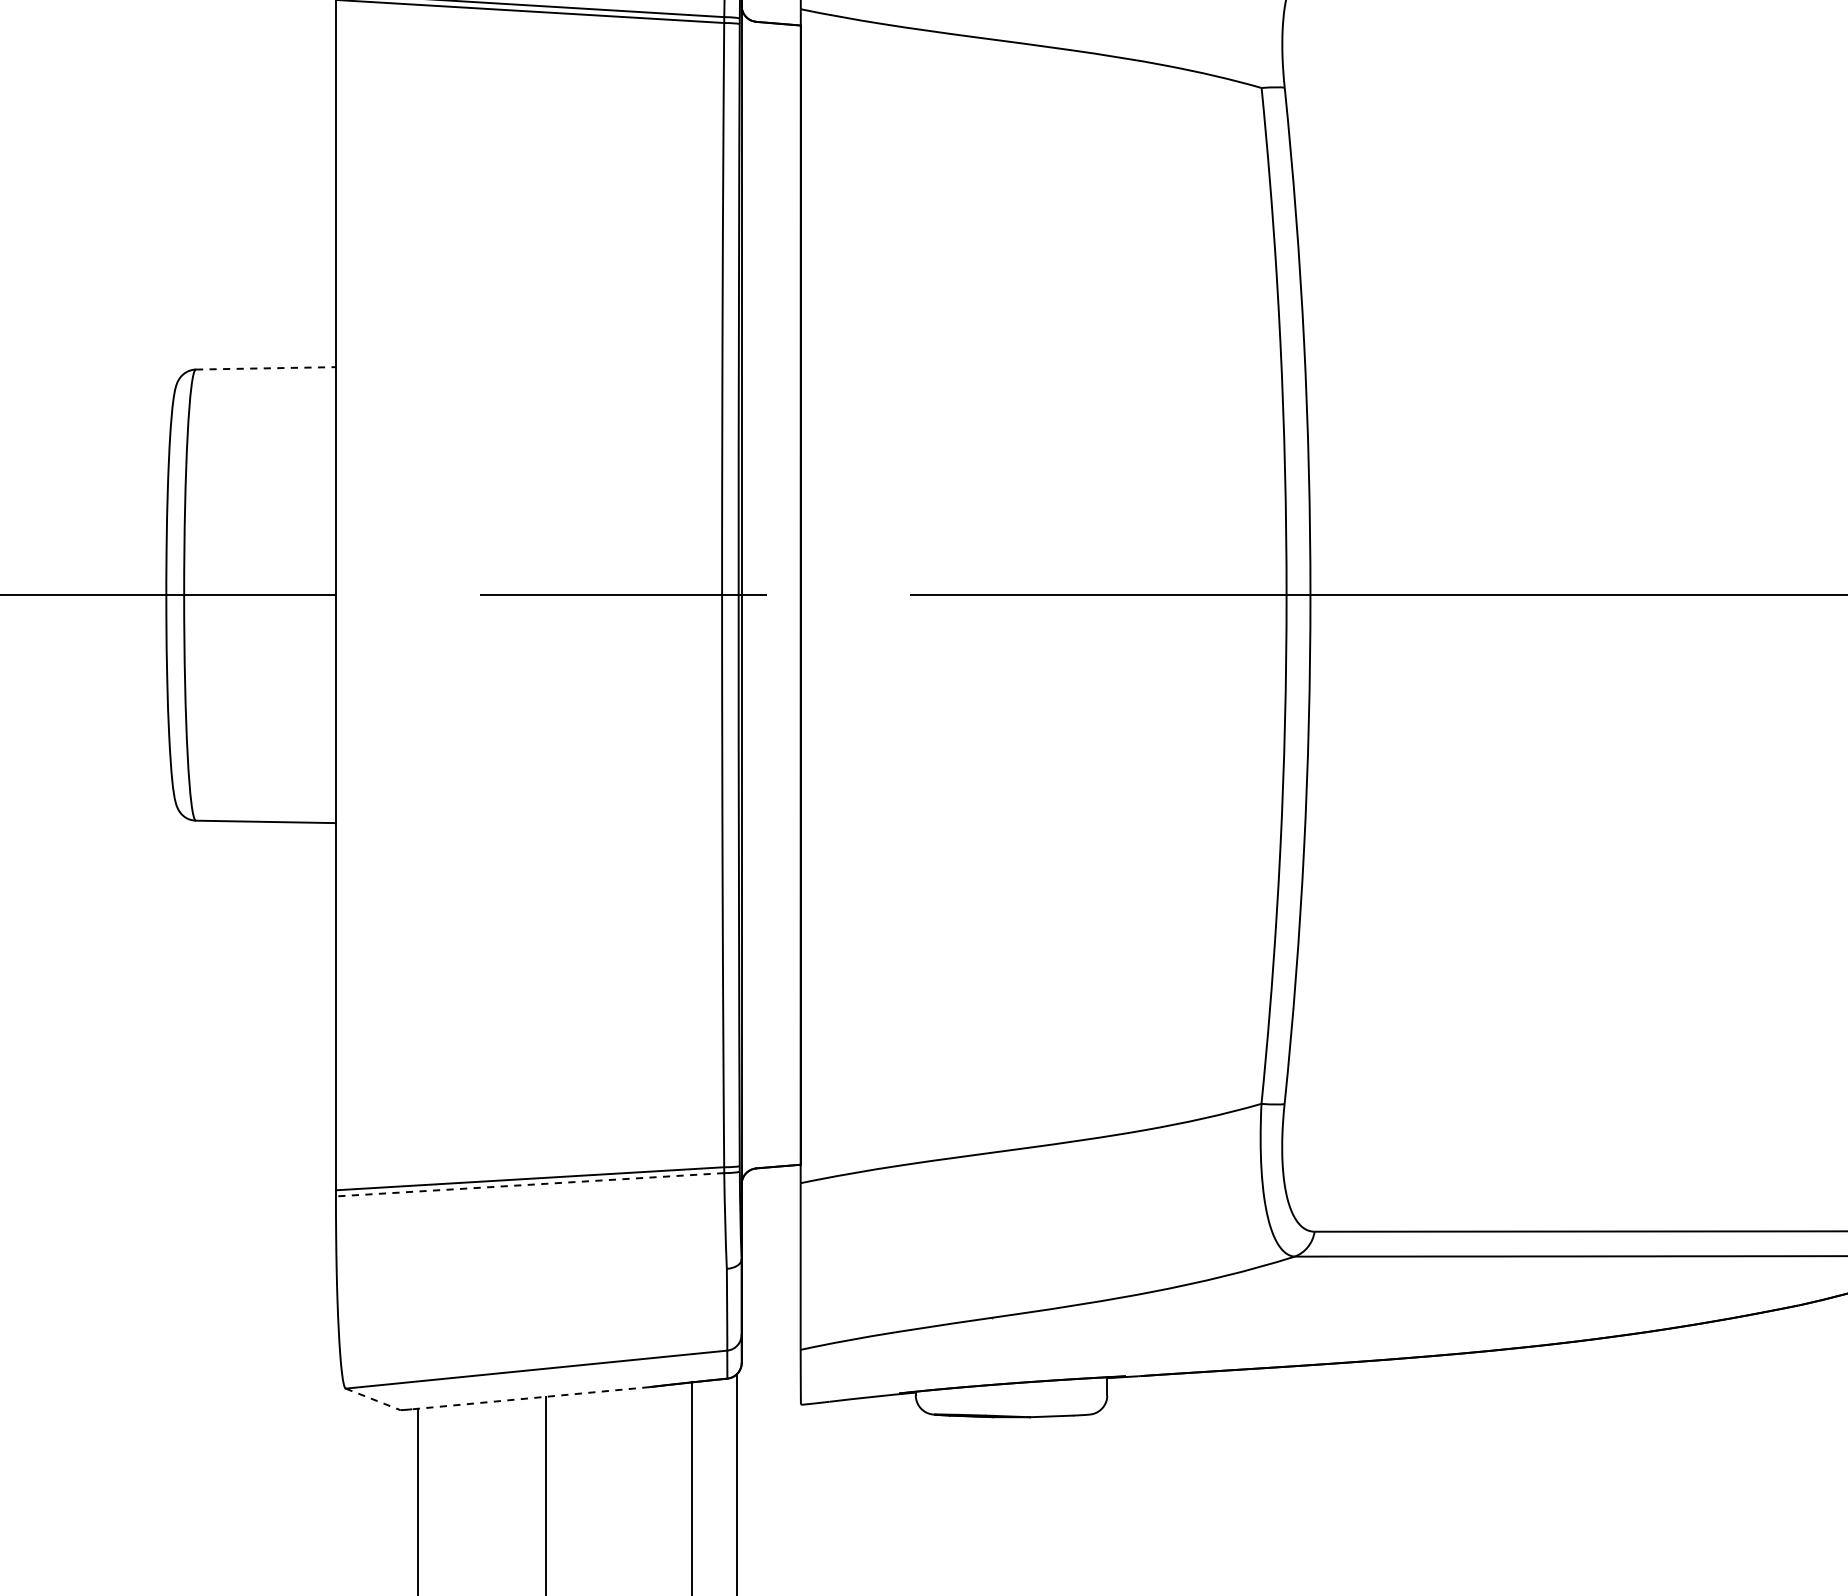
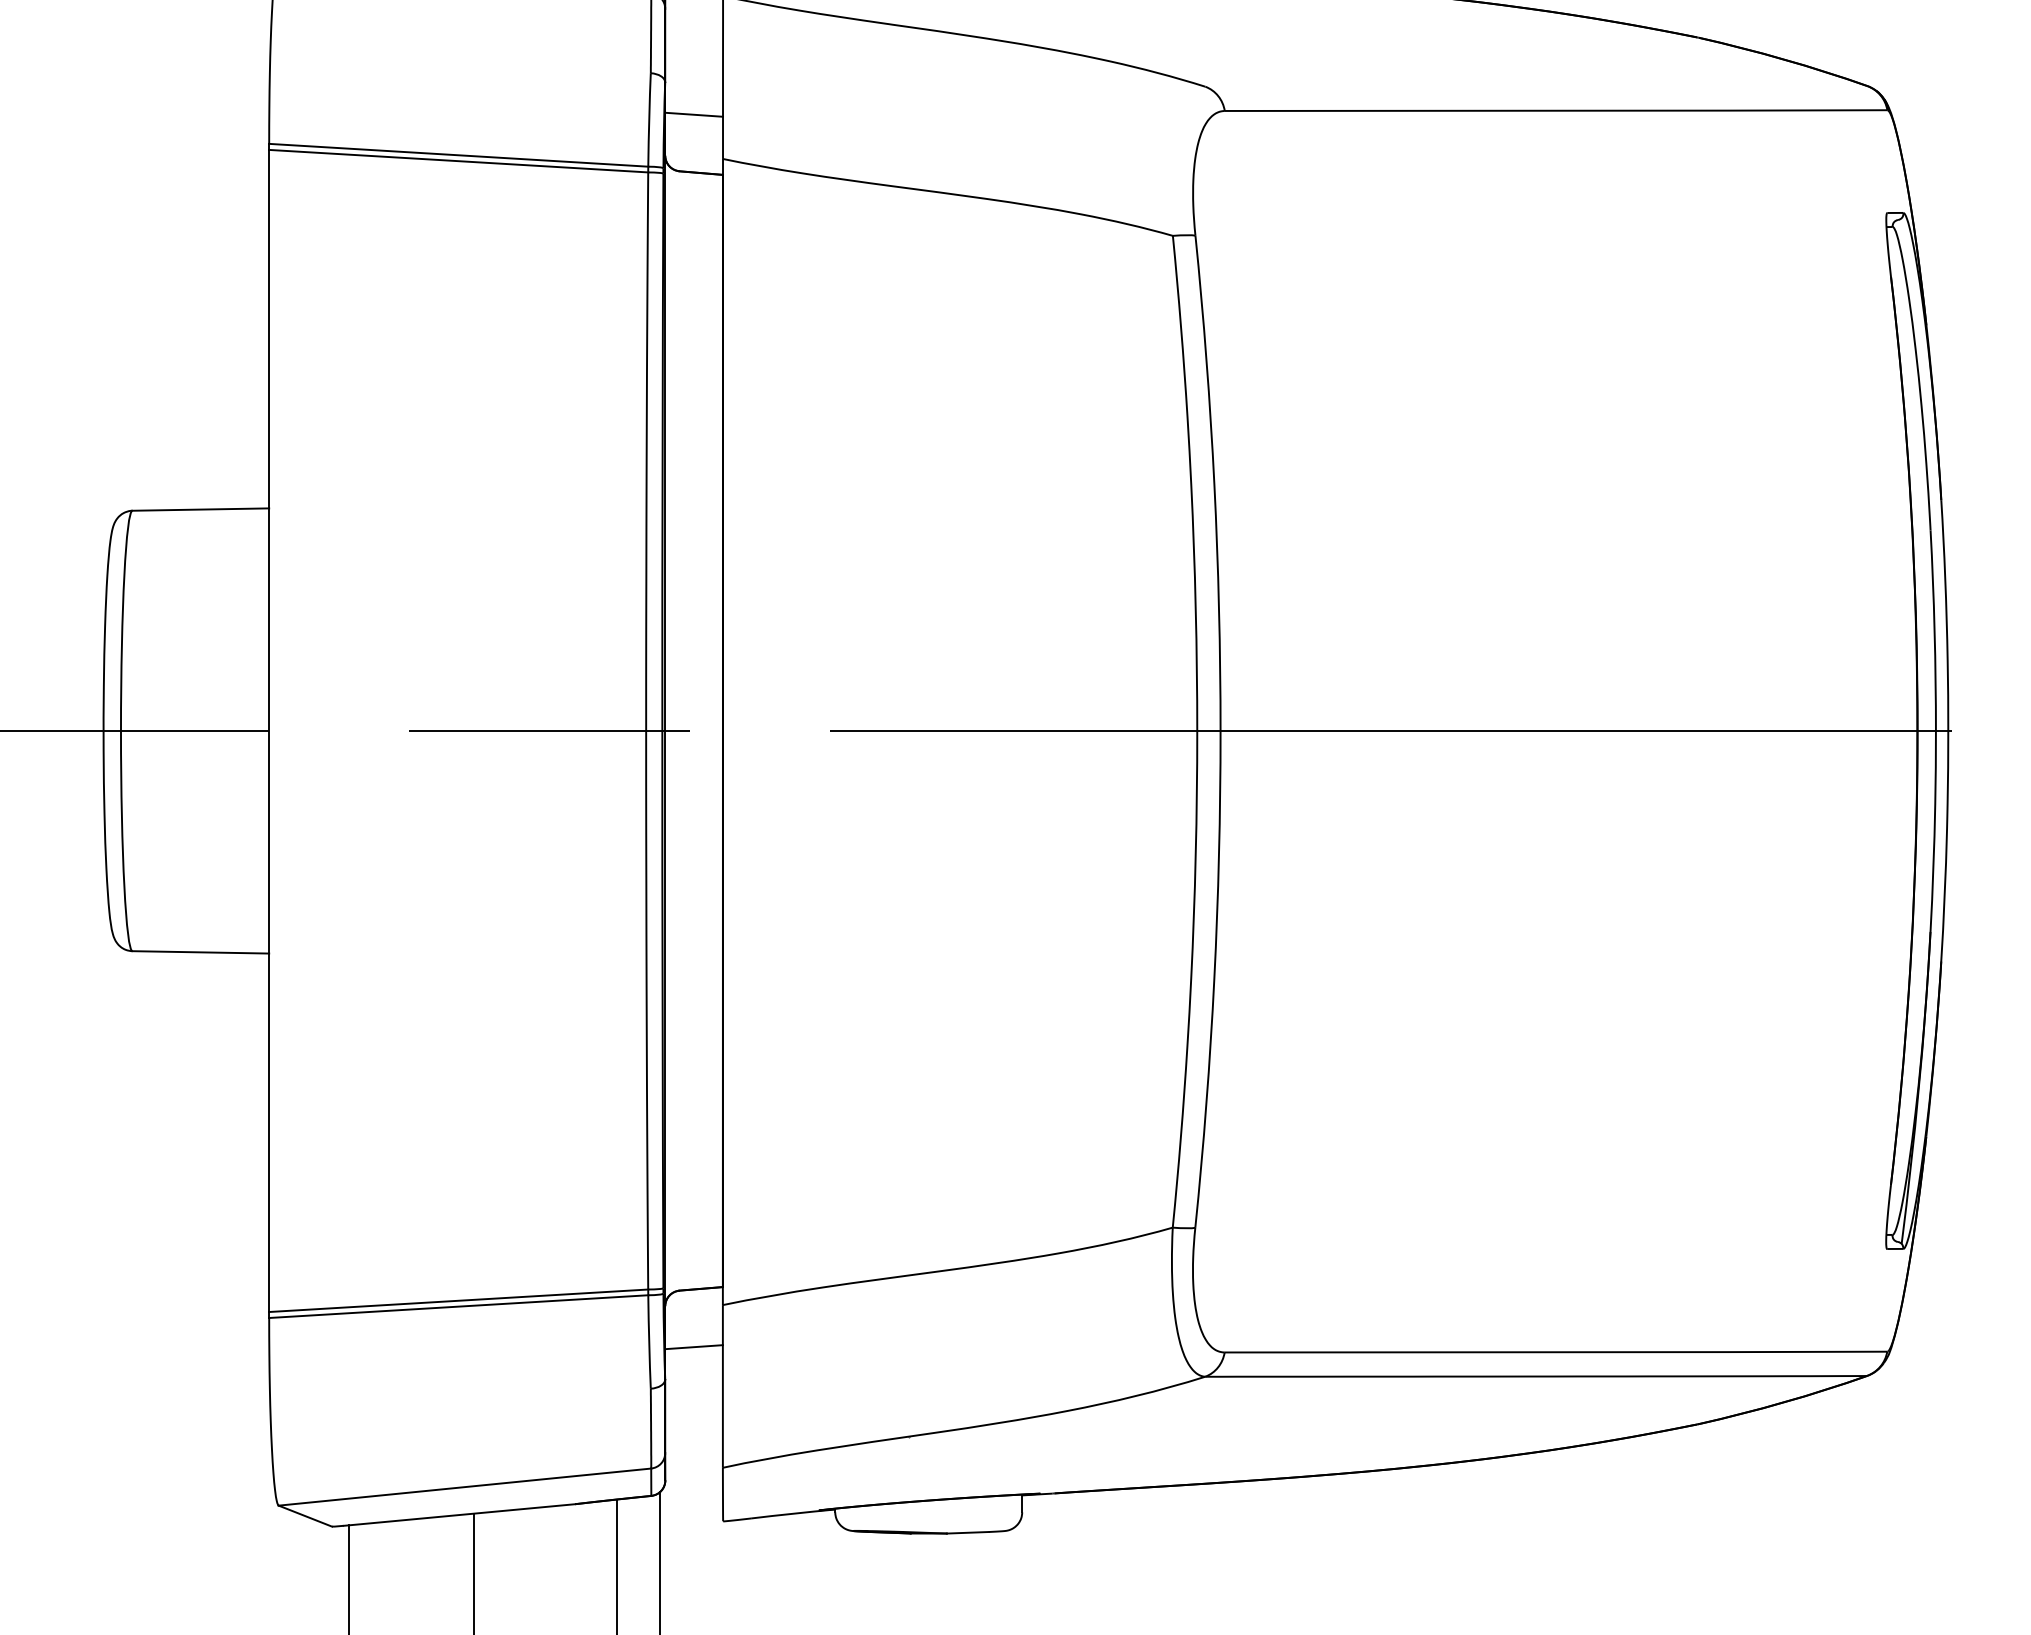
line: (266, 368) -> (201, 509), dashed -> solid
line: (529, 1184) -> (458, 1306), dashed -> solid
line: (770, 1226) -> (693, 1347), added
line: (529, 1398) -> (458, 1515), dashed -> solid
line: (373, 1399) -> (305, 1516), dashed -> solid

